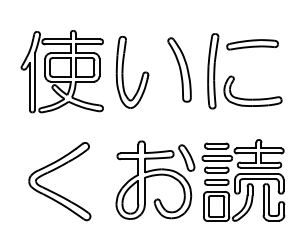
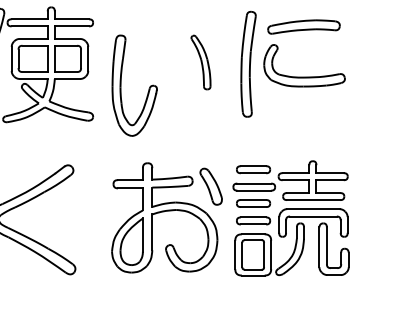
part: (179, 69) -> (200, 61), size x0.6
part: (123, 72) -> (122, 85), moved
part: (252, 98) -> (303, 75), moved

